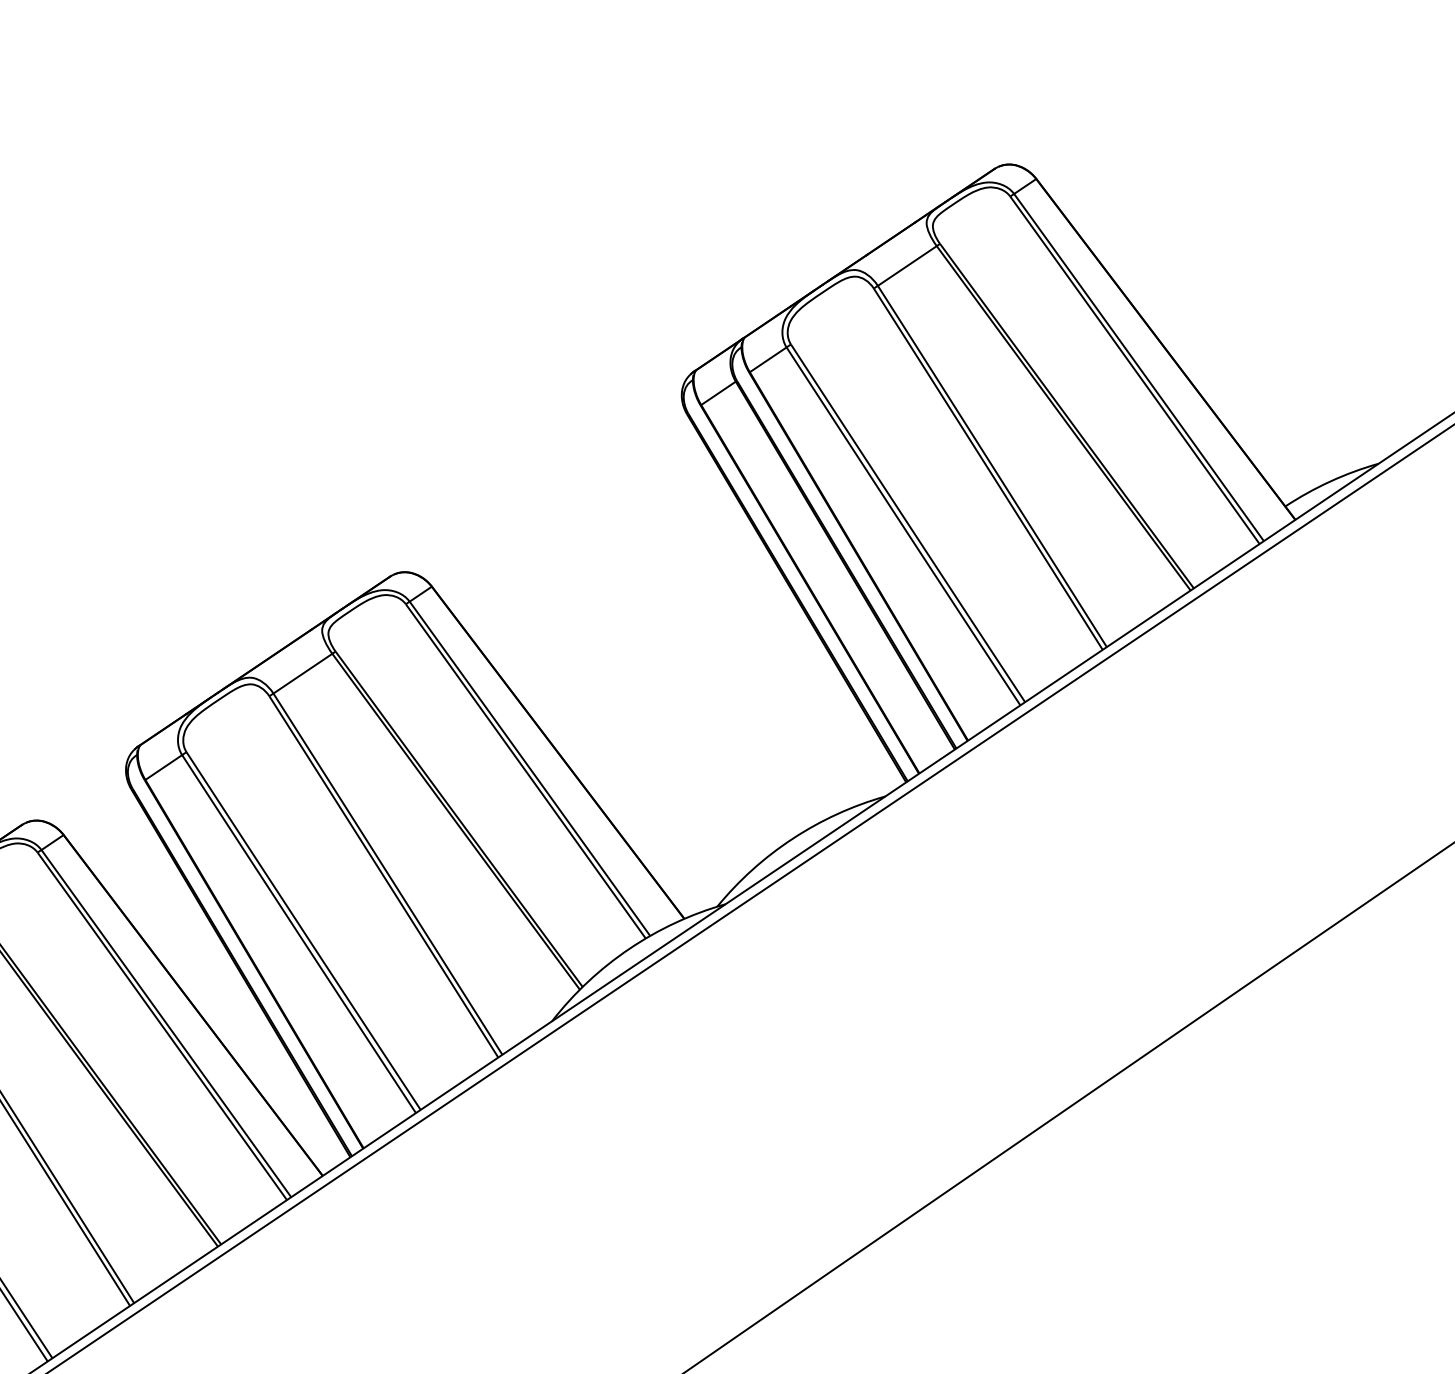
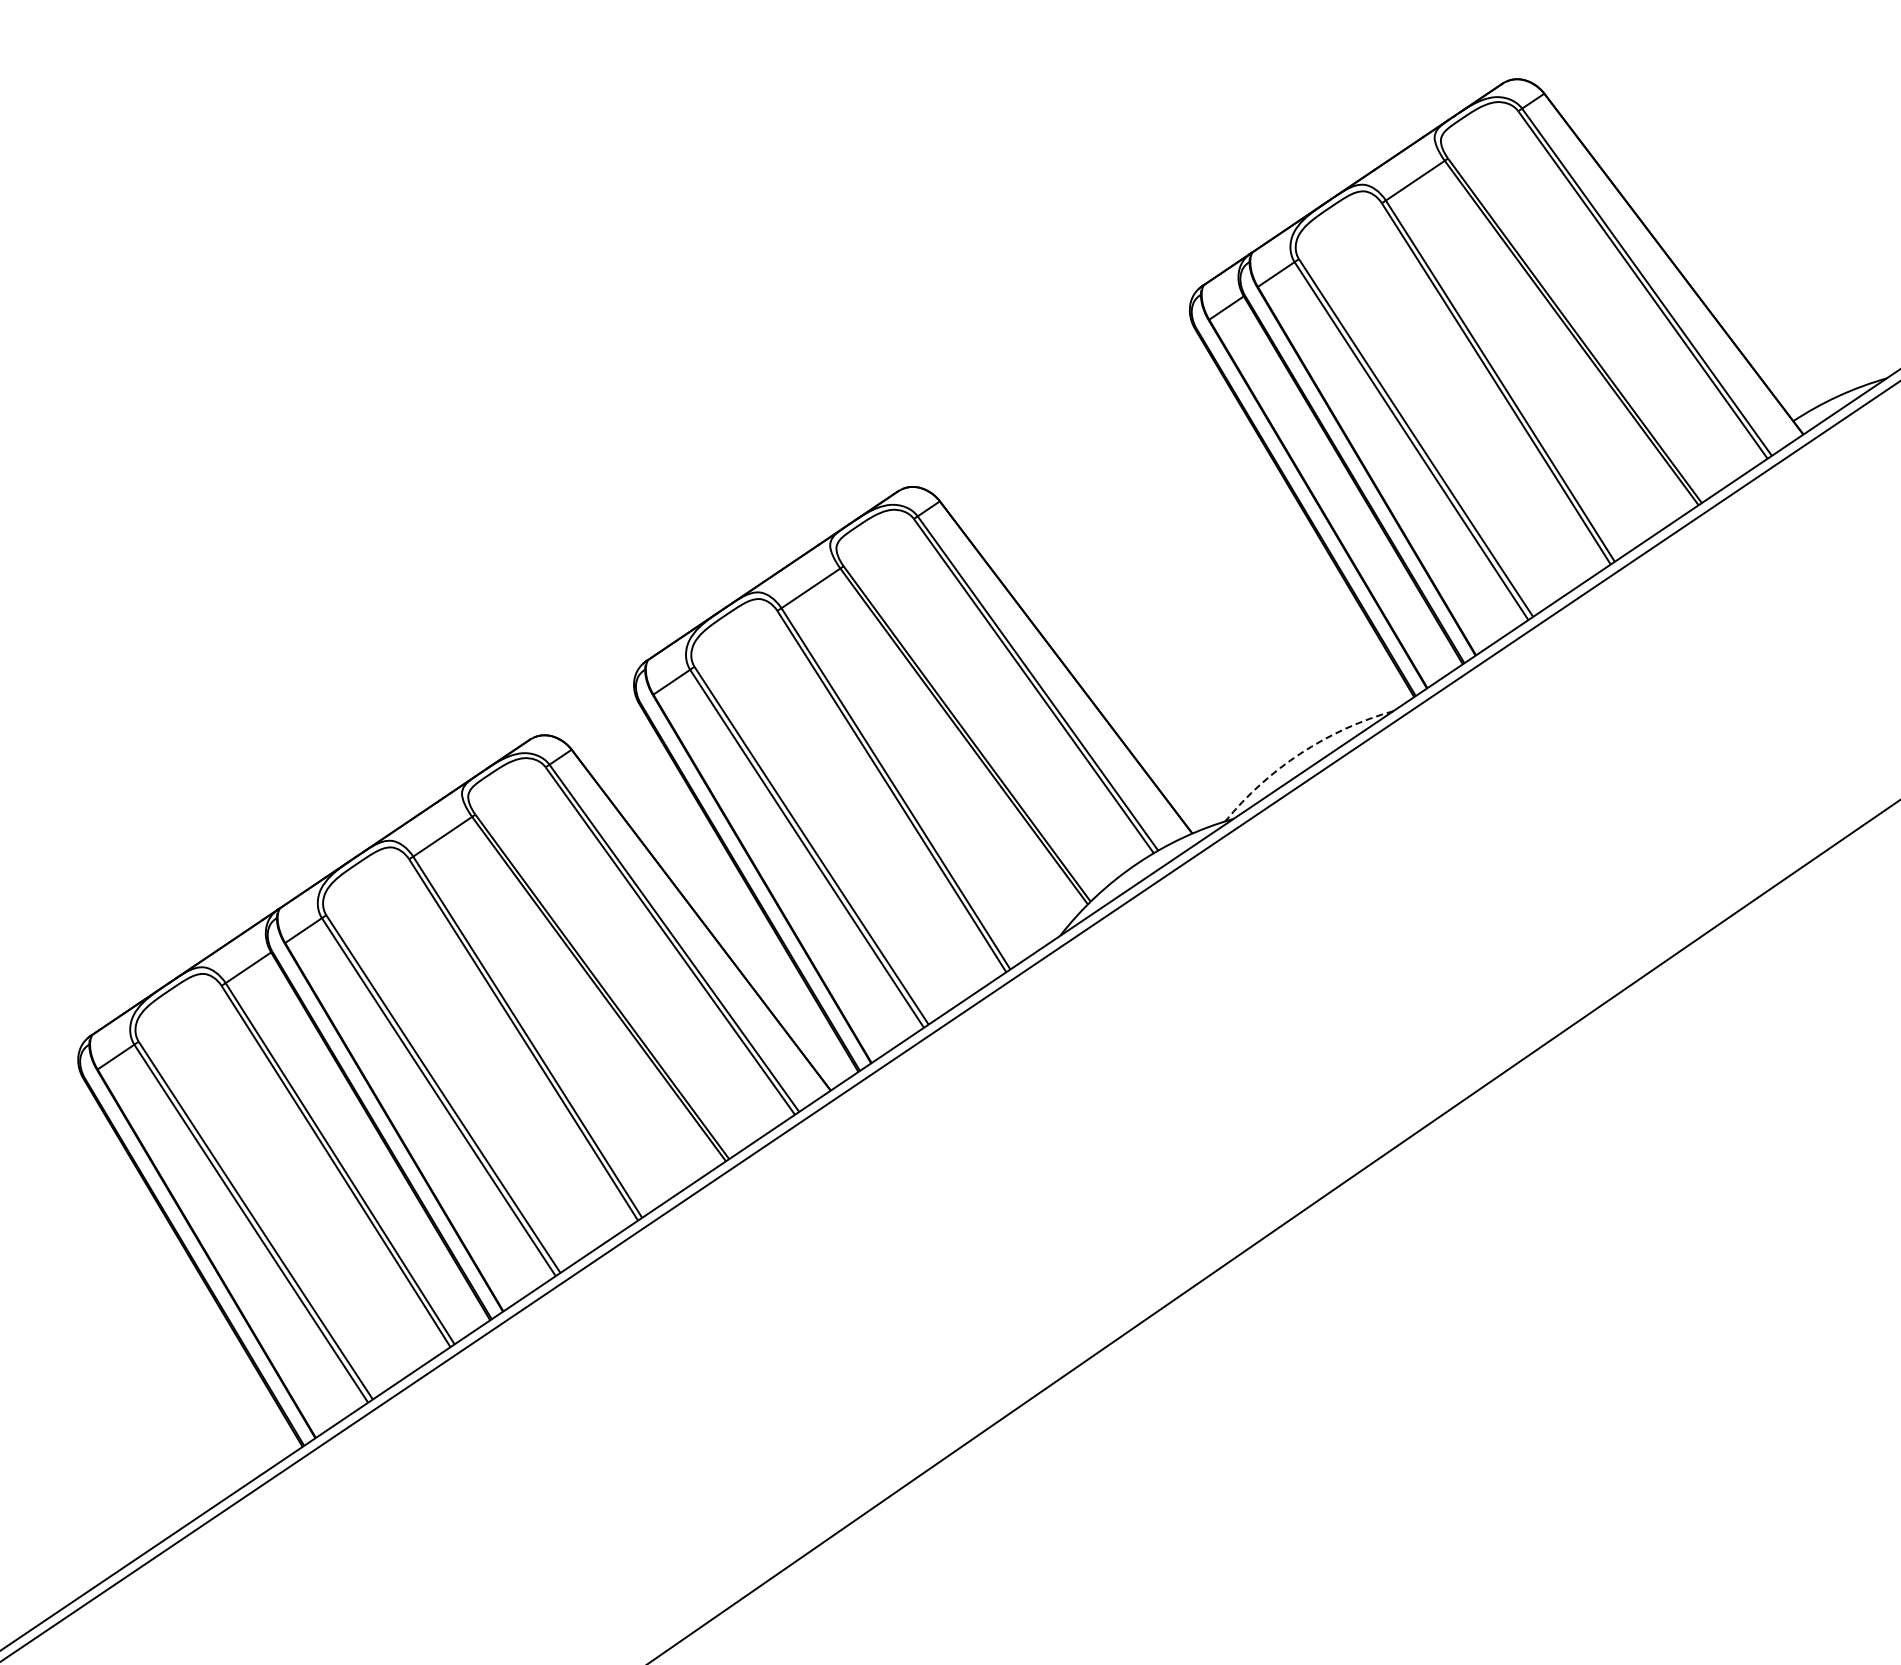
arc: (792, 838) -> (1300, 753), solid -> dashed

